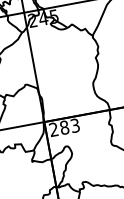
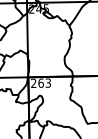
text: (63, 126) -> (40, 82), 283 -> 263

